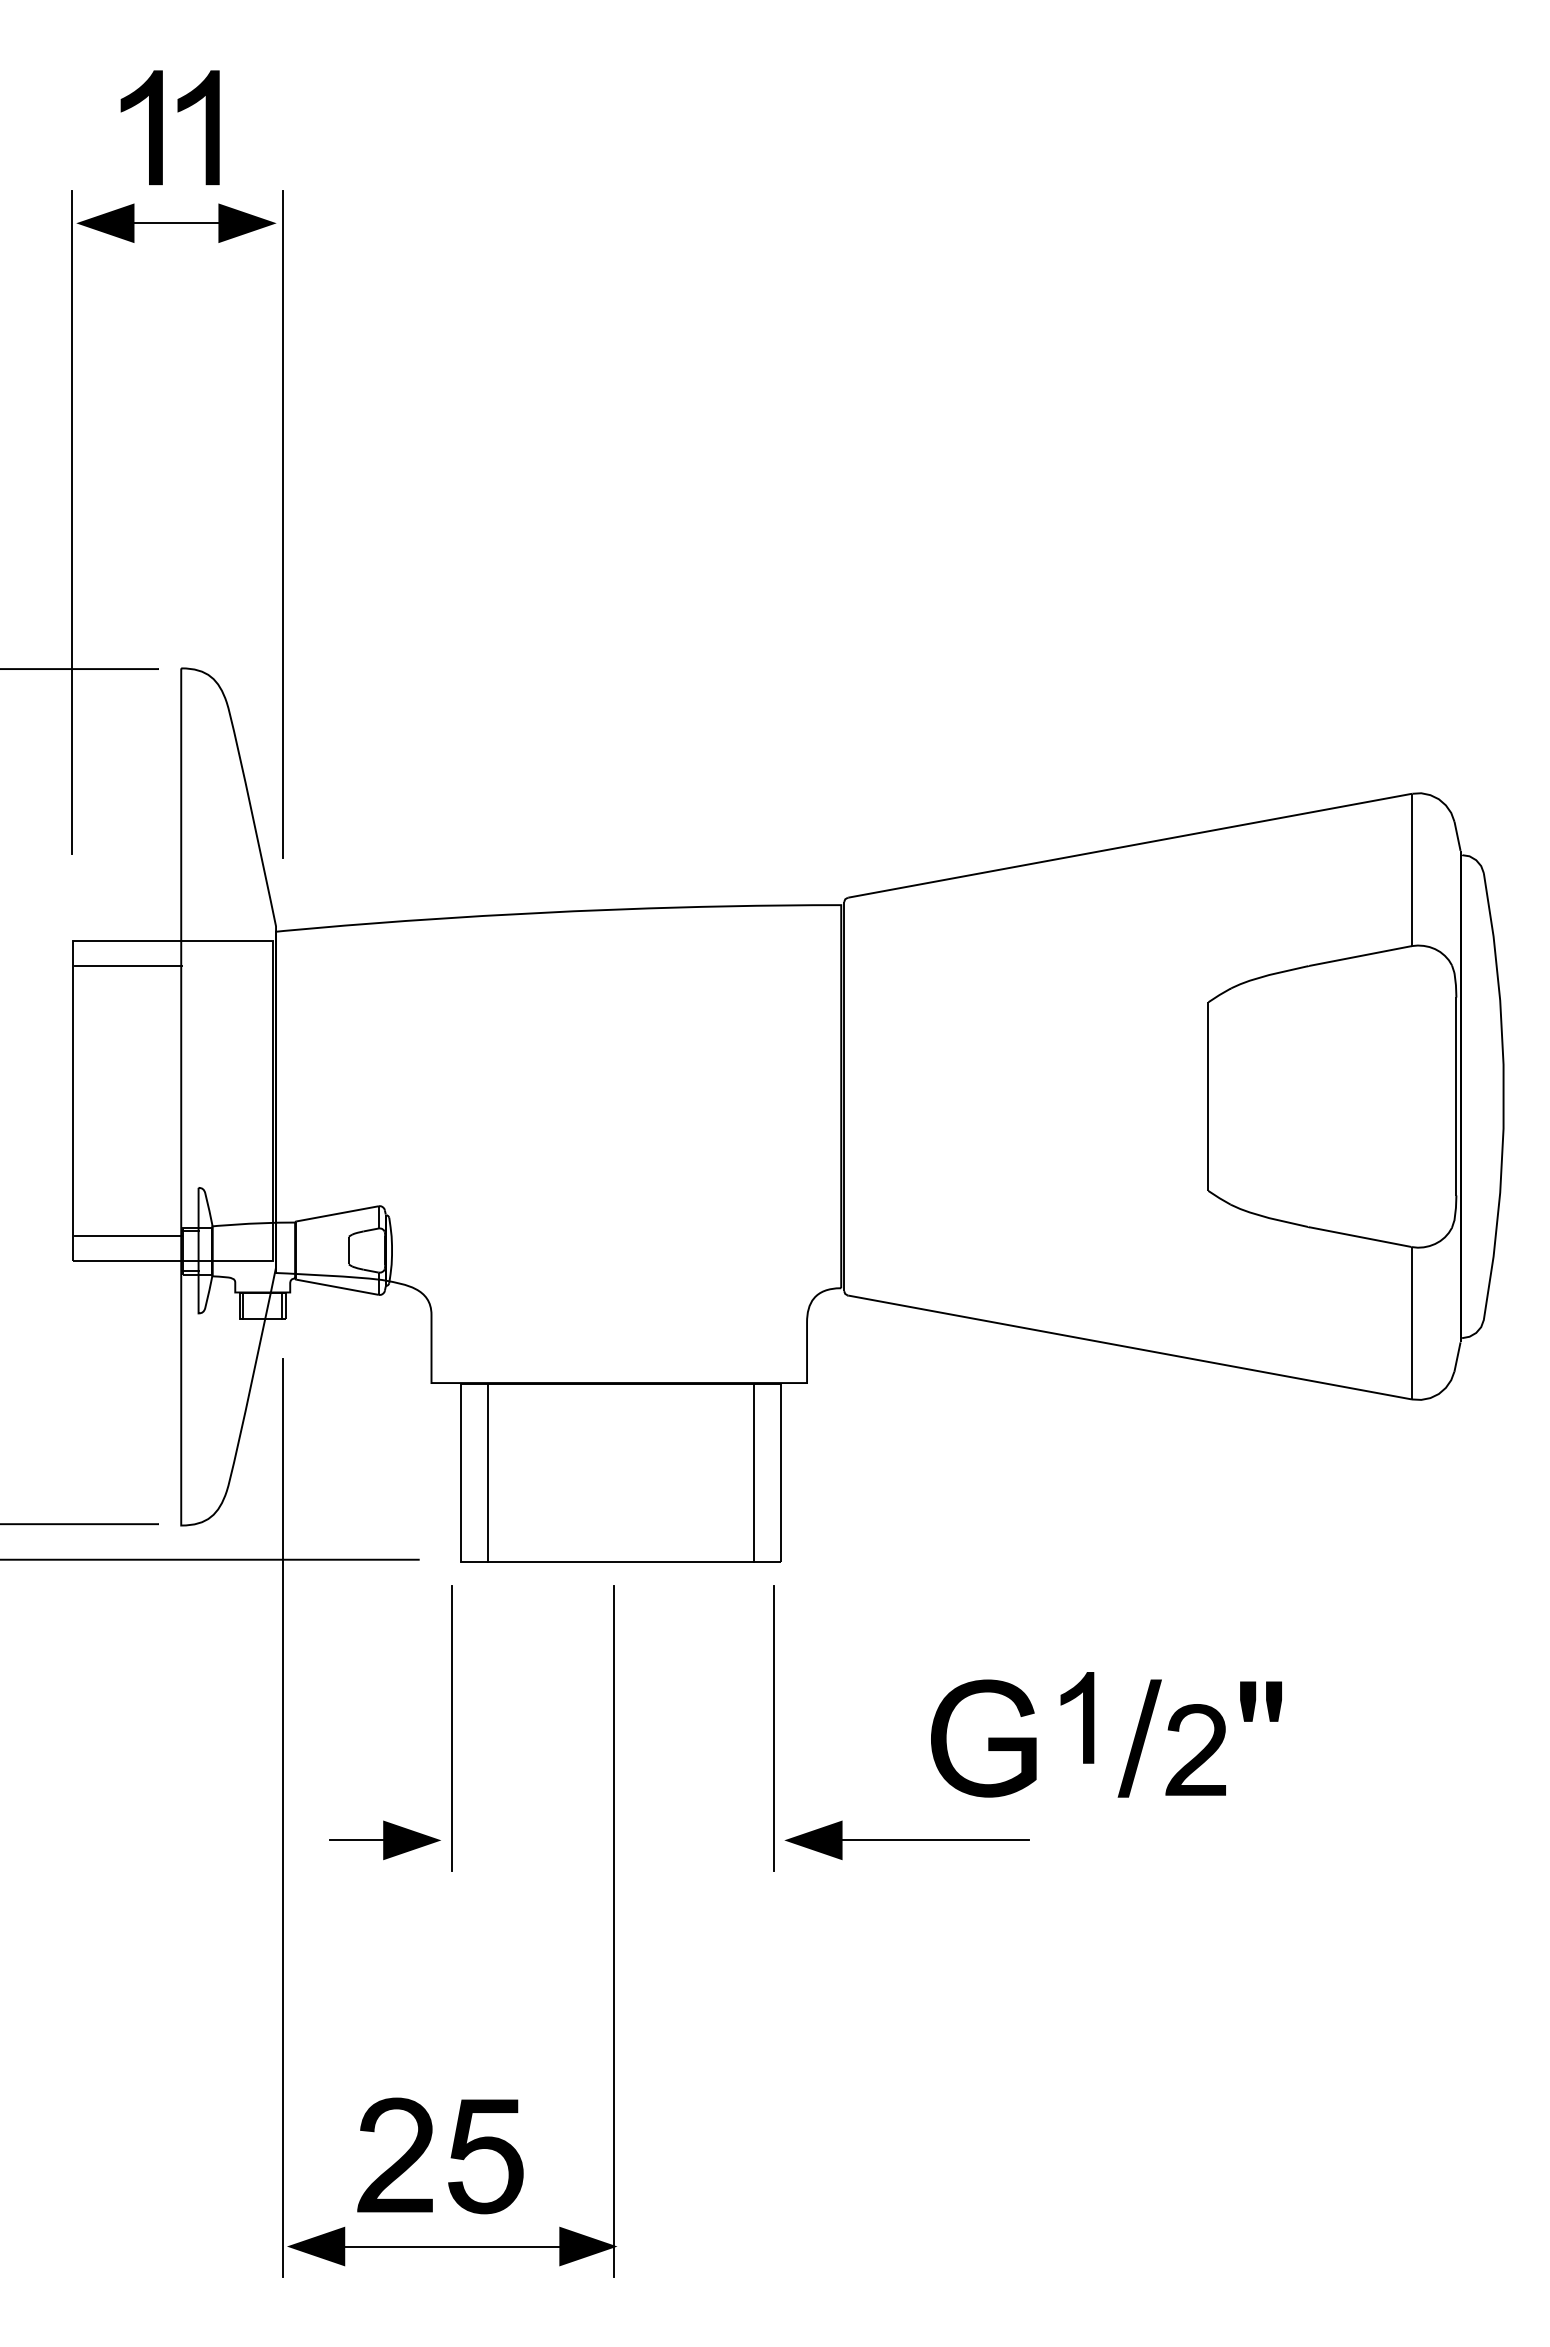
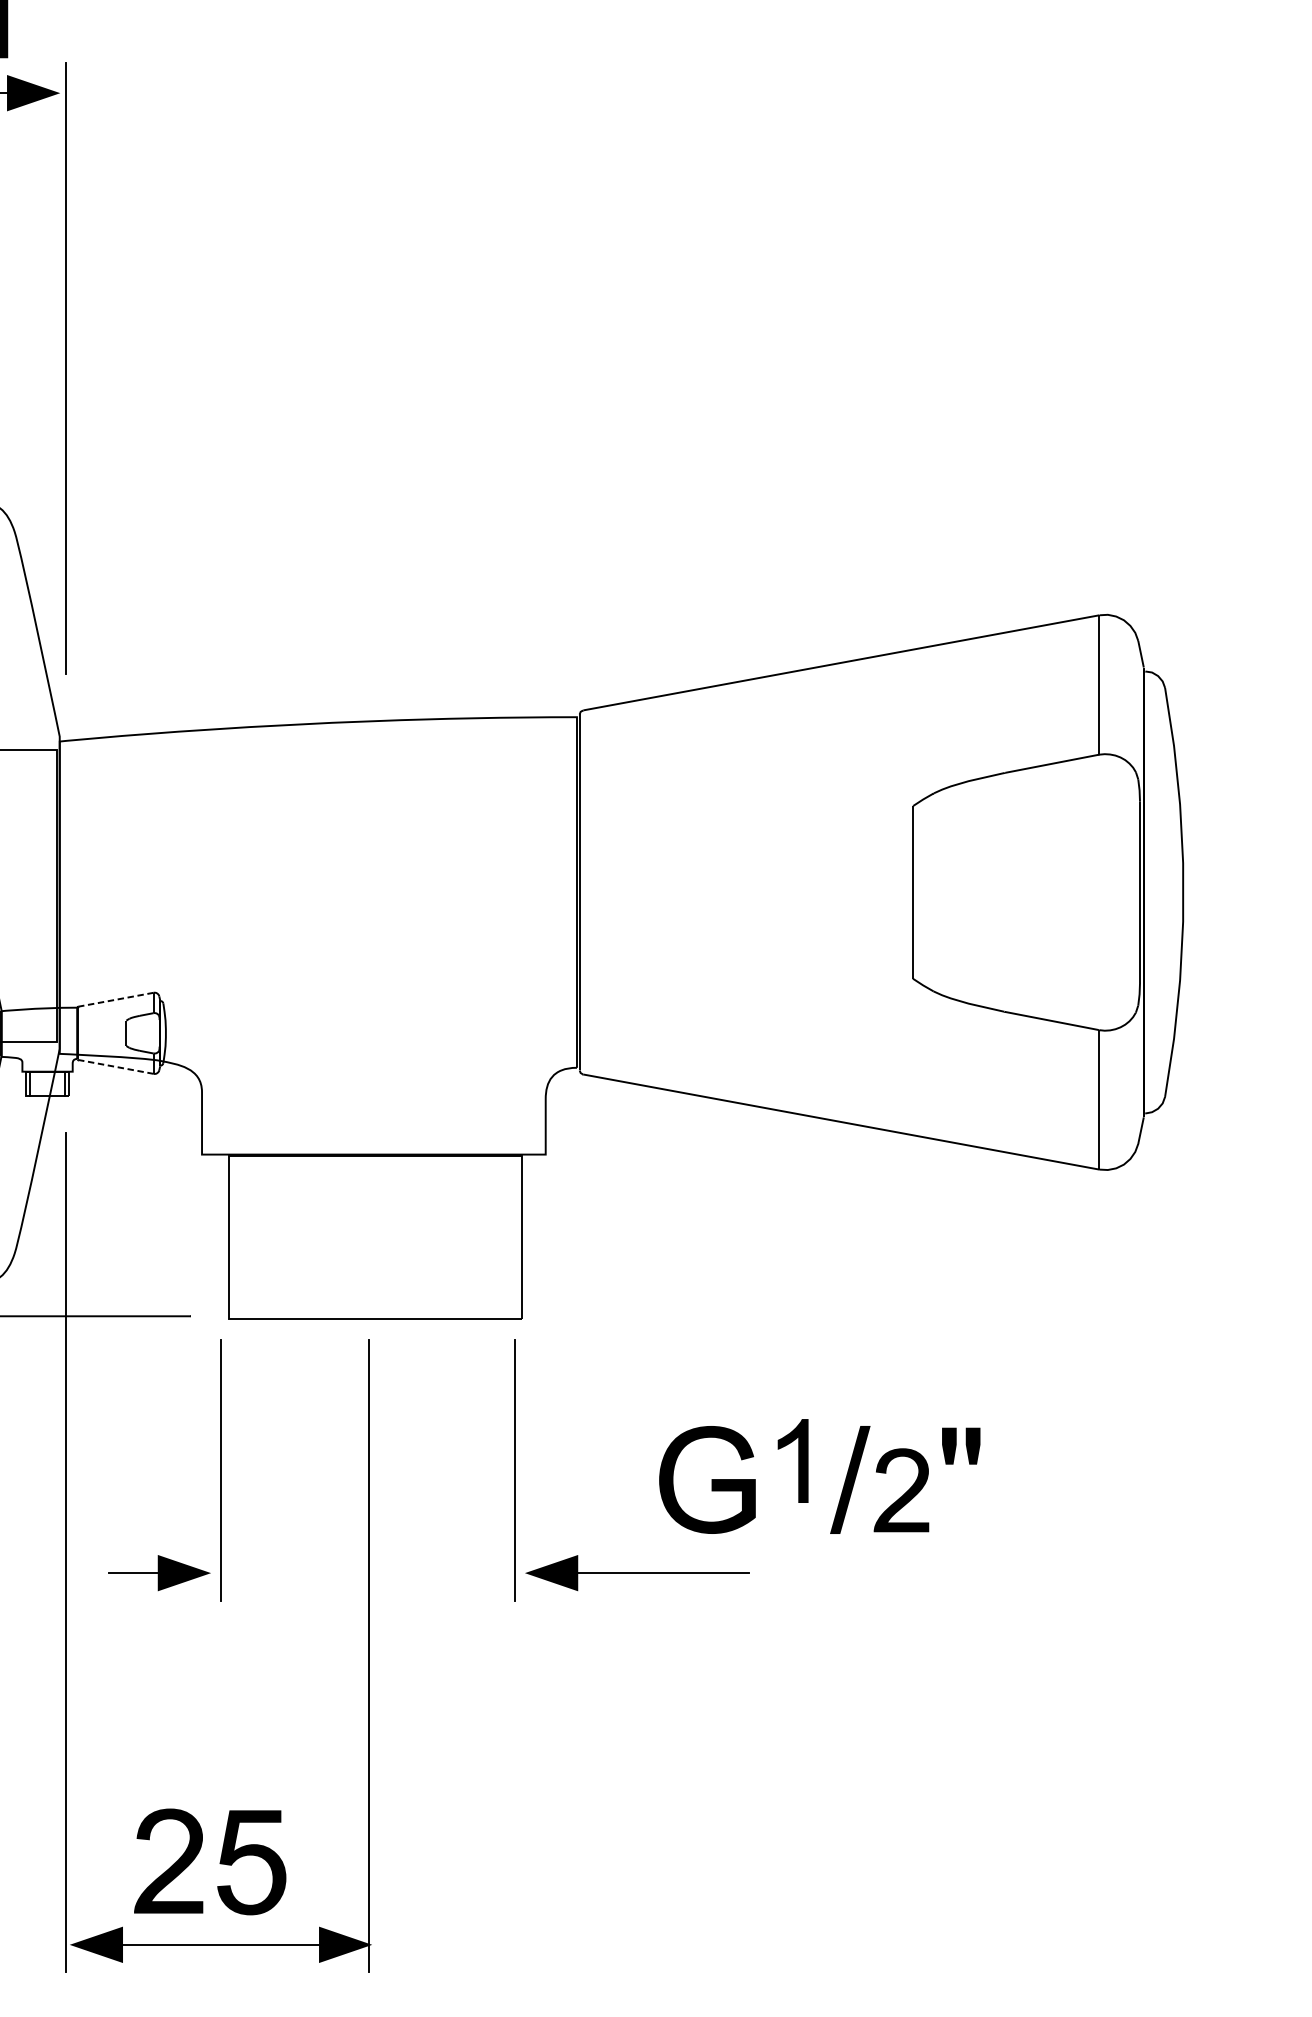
line: (336, 1214) -> (115, 1000), solid -> dashed
line: (336, 1287) -> (115, 1067), solid -> dashed
line: (488, 1472) -> (254, 1236), removed
line: (753, 1472) -> (496, 1236), removed

